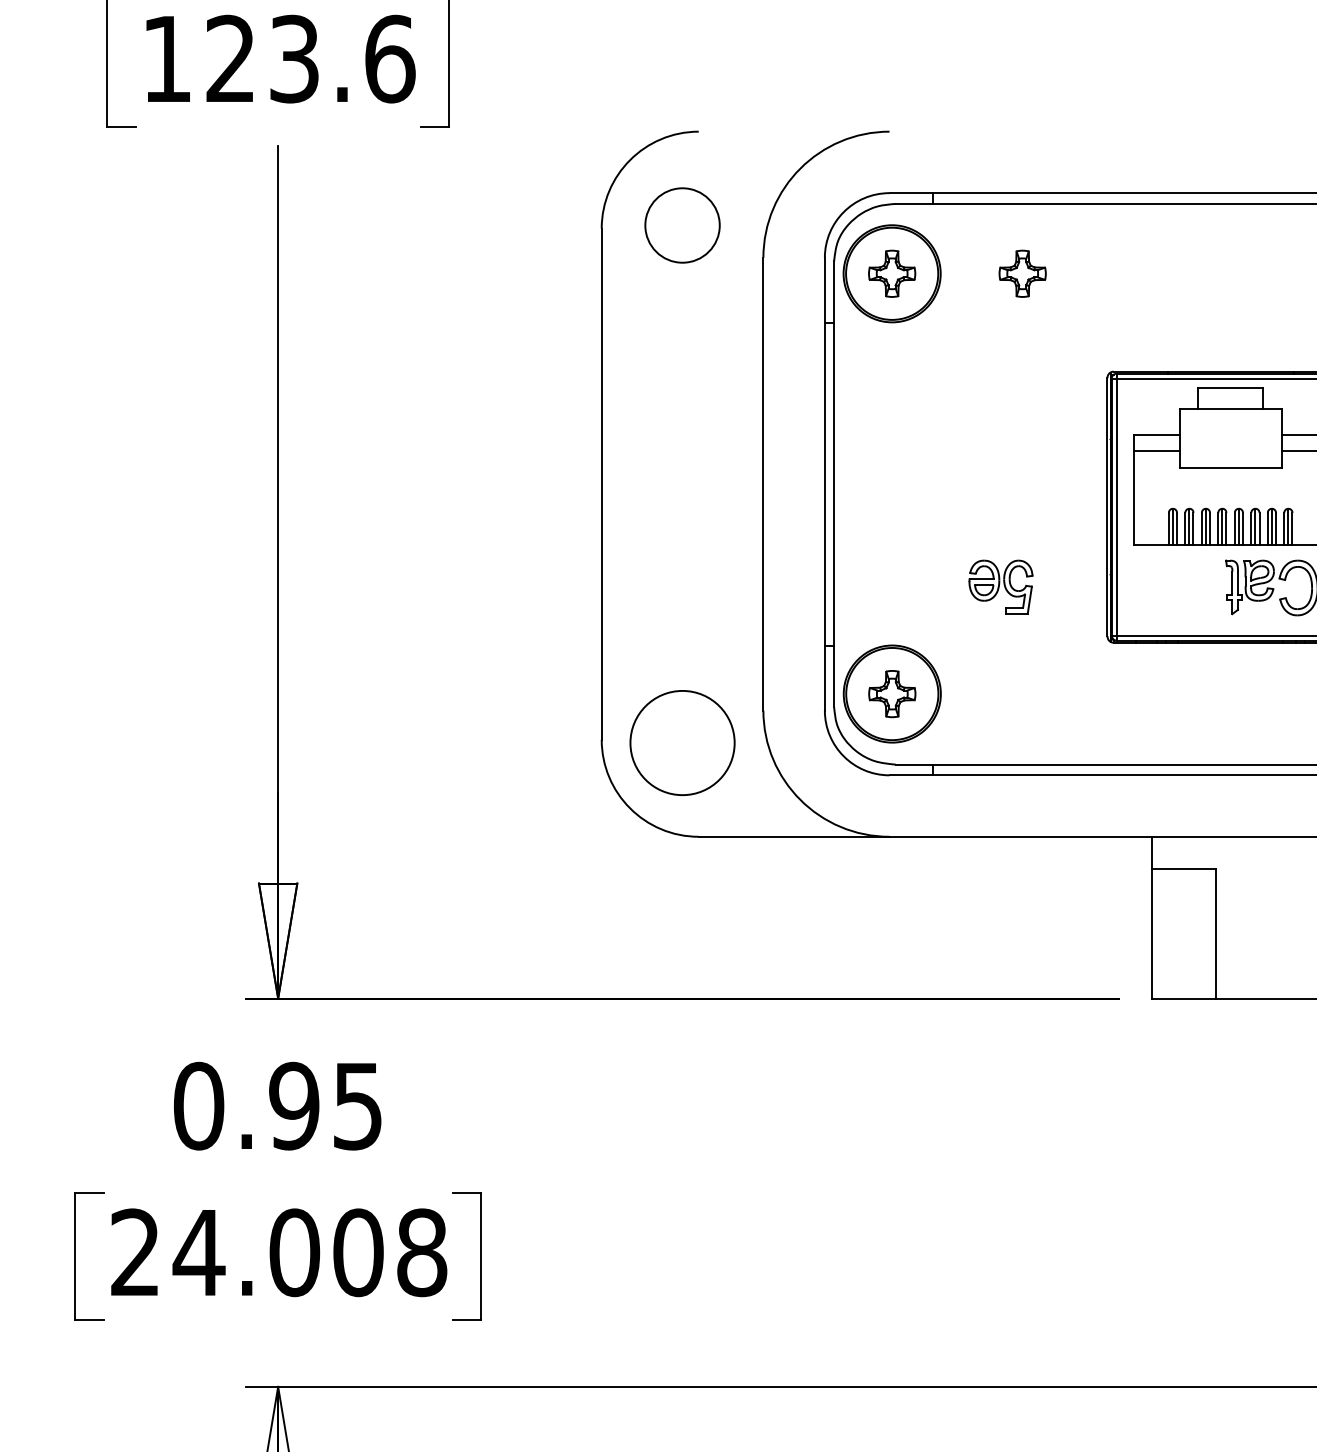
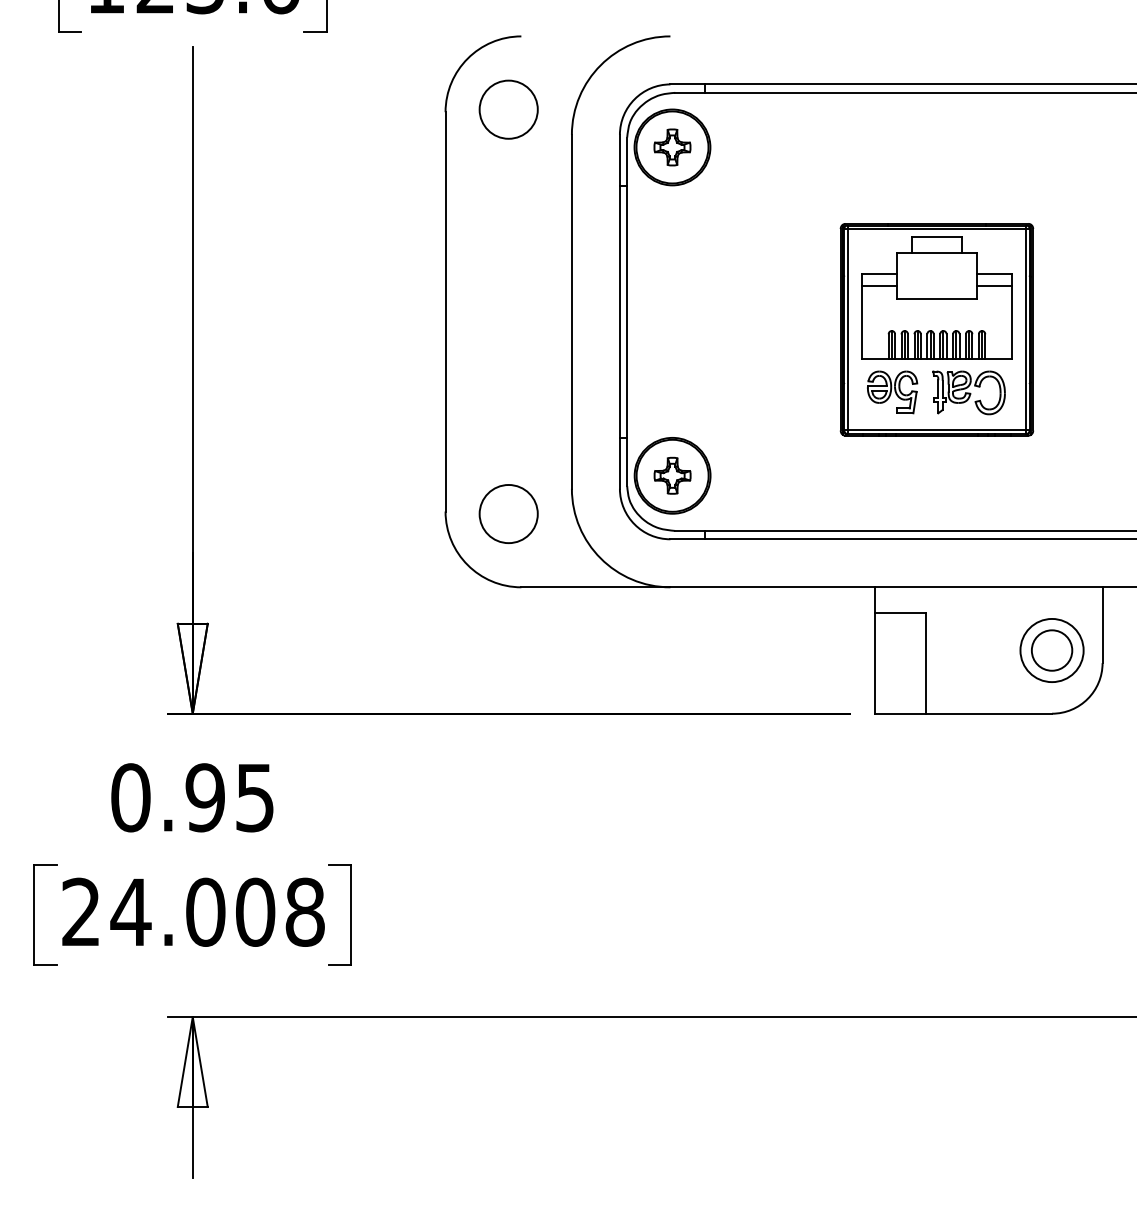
part: (1022, 273) -> (774, 147), removed
part: (1000, 587) -> (892, 392), moved
circle: (682, 743) -> (508, 514), size x0.71

